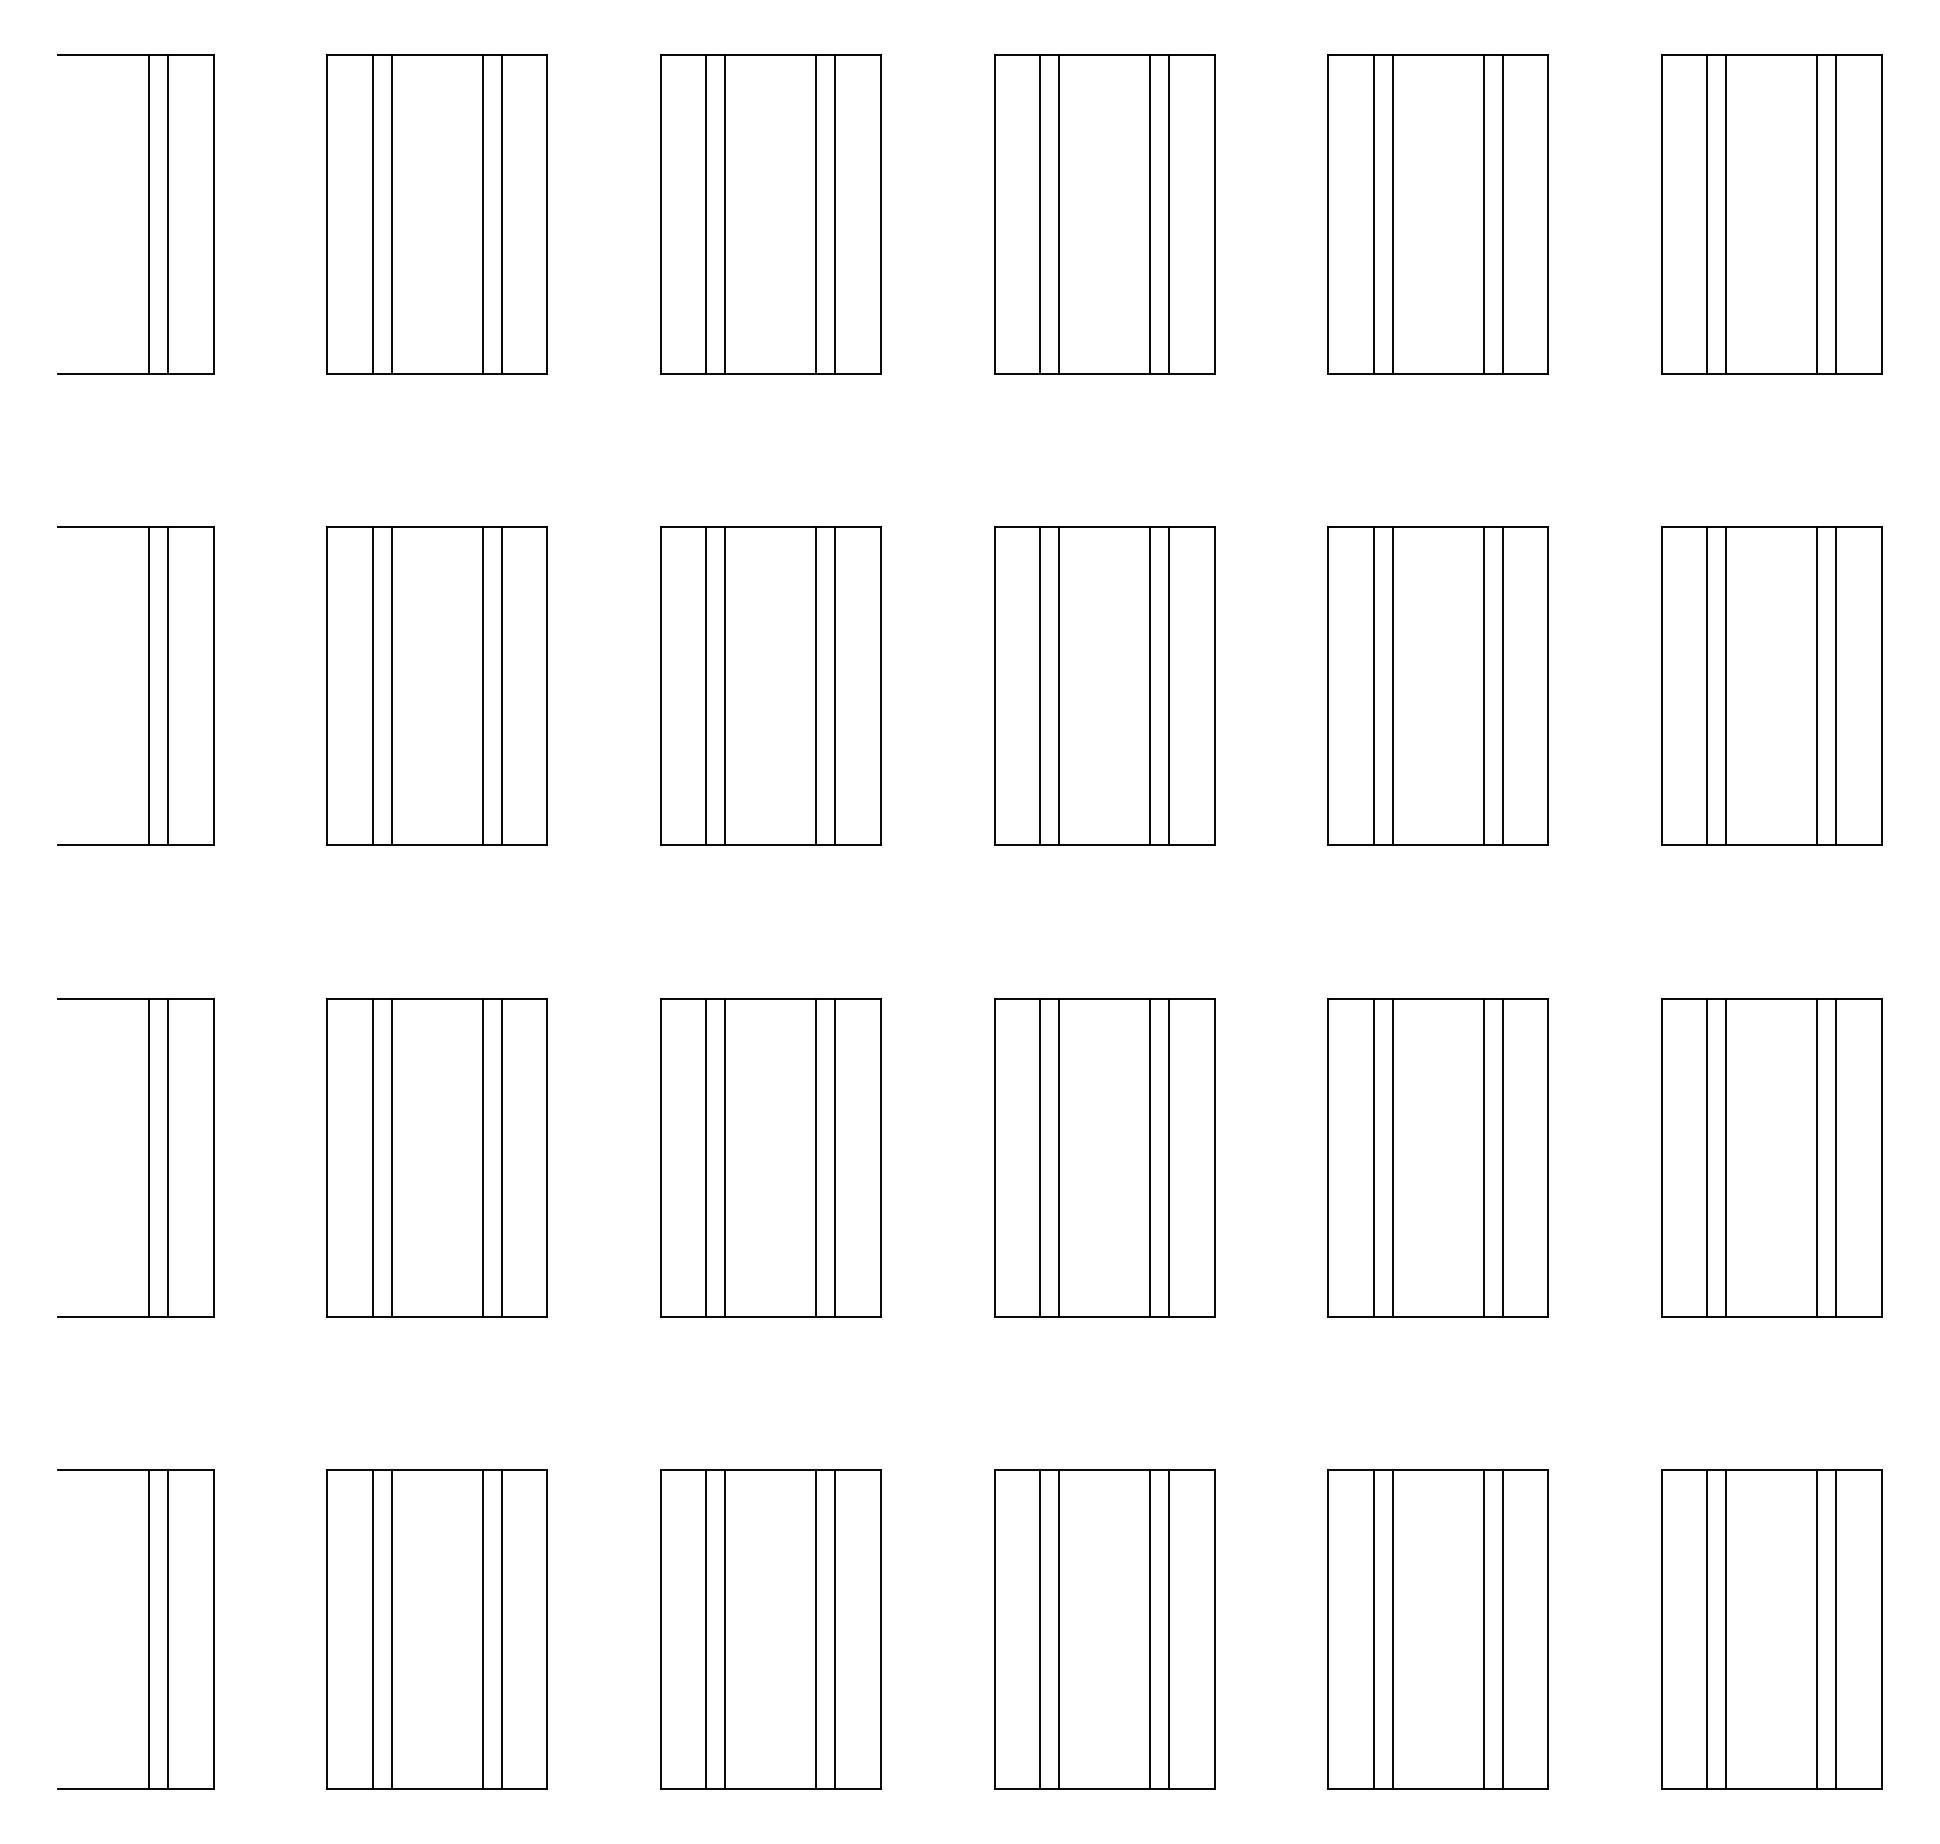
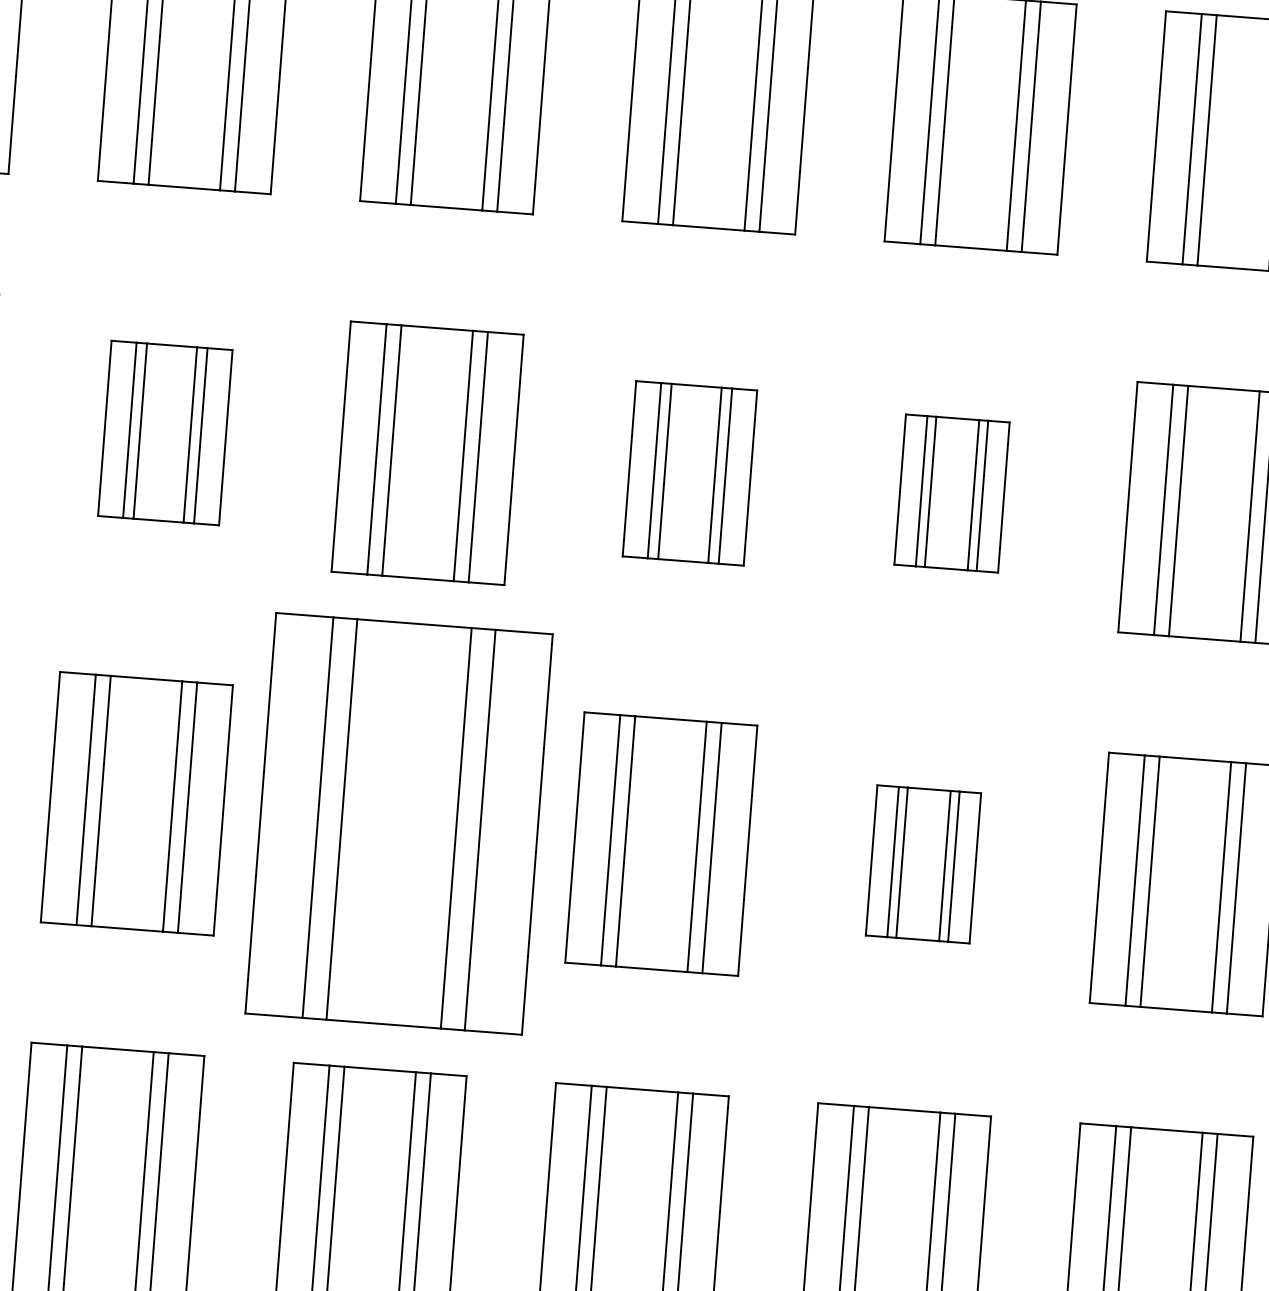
part: (436, 685) -> (164, 432), size x0.7
part: (1104, 685) -> (689, 472), size x0.7
part: (1437, 685) -> (951, 493), size x0.6
part: (770, 1157) -> (398, 823), size x1.6
part: (1437, 1157) -> (923, 864), size x0.6

